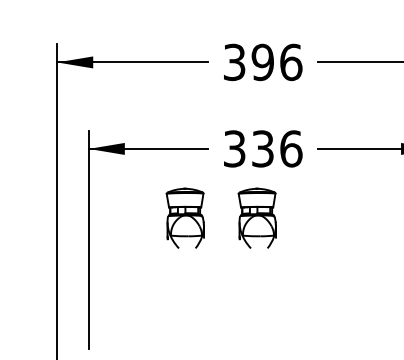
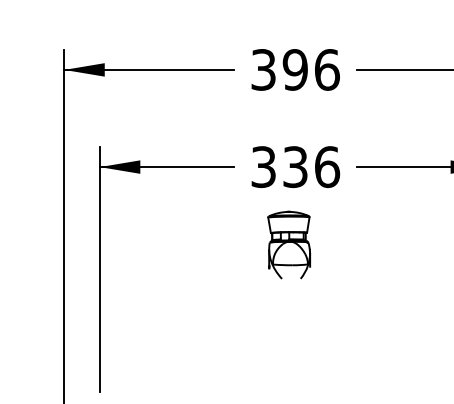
part: (184, 217) -> (207, 244), removed

